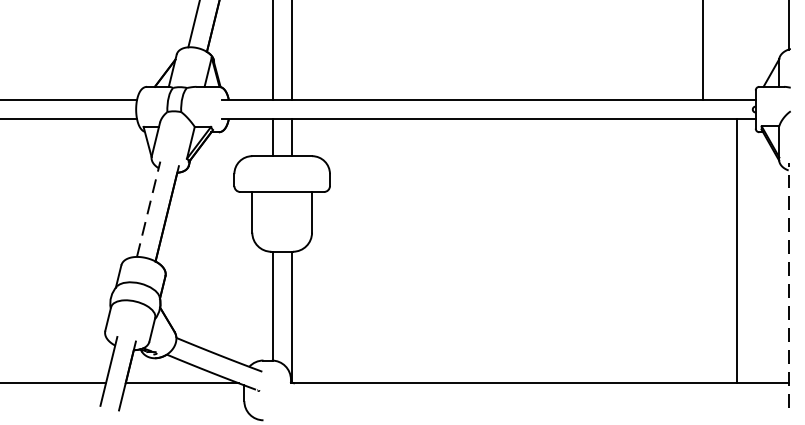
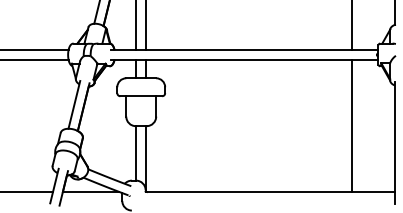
line: (148, 208) -> (74, 104), dashed -> solid
line: (737, 250) -> (352, 125), moved
line: (787, 284) -> (394, 142), dashed -> solid

